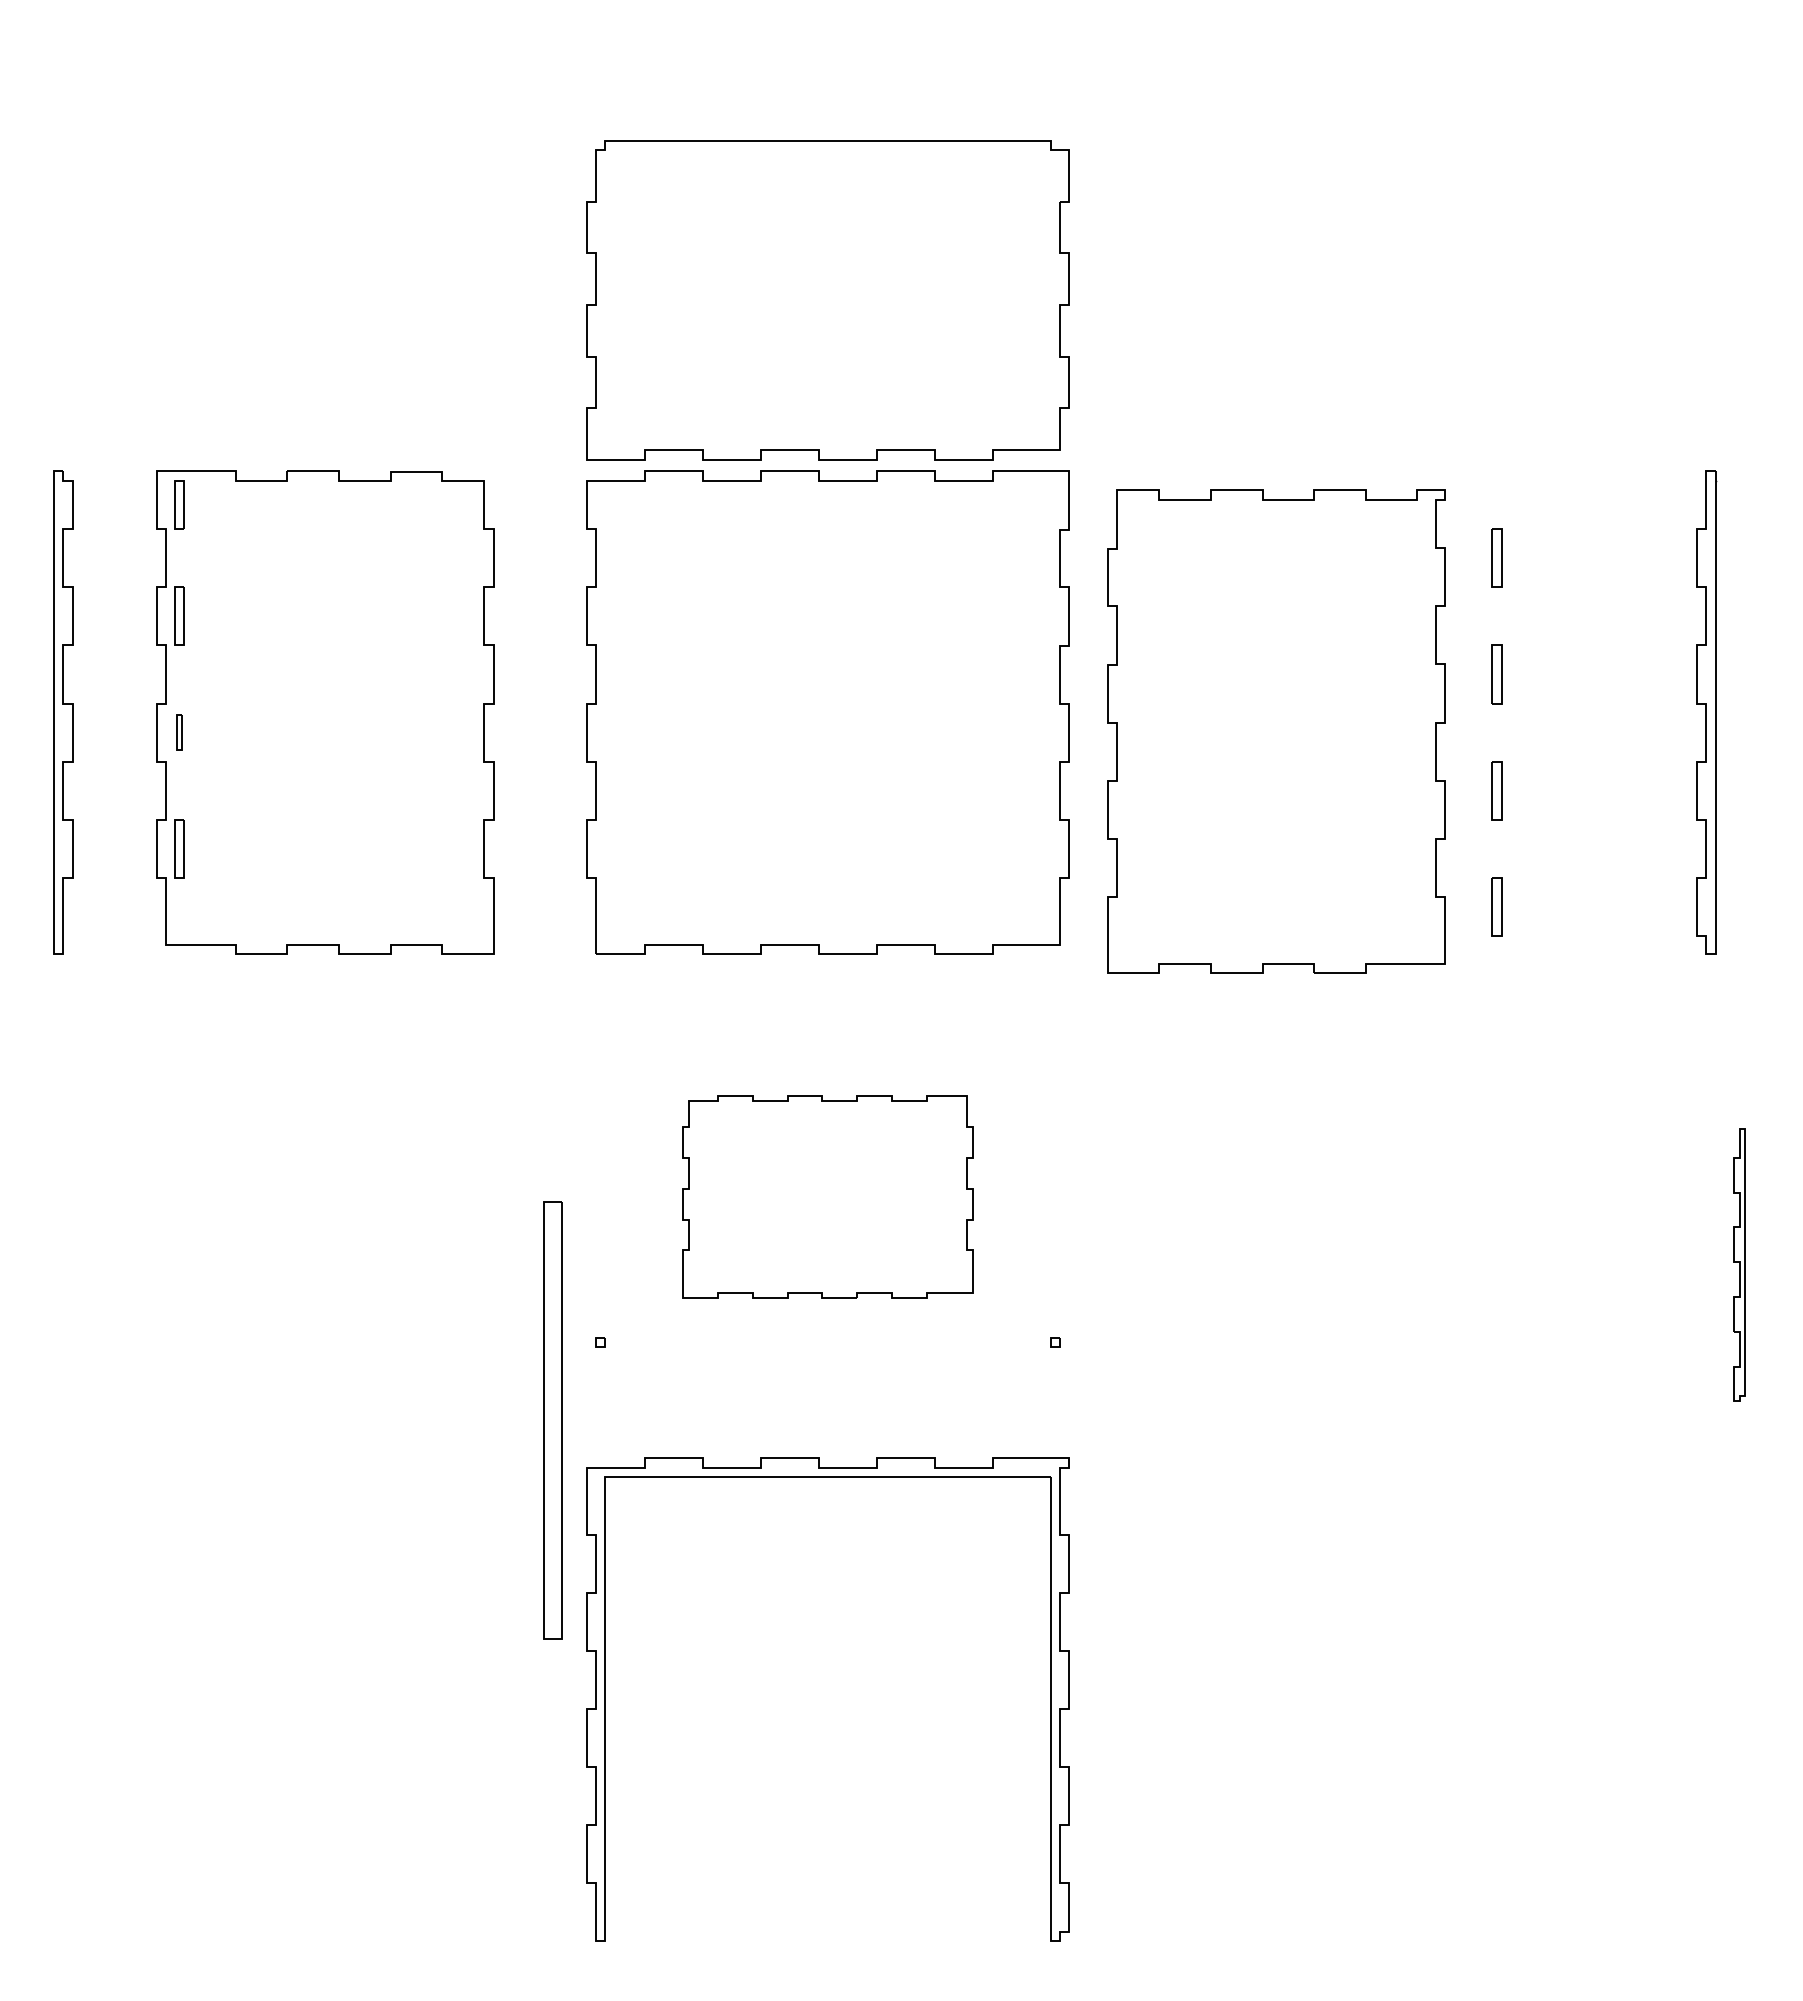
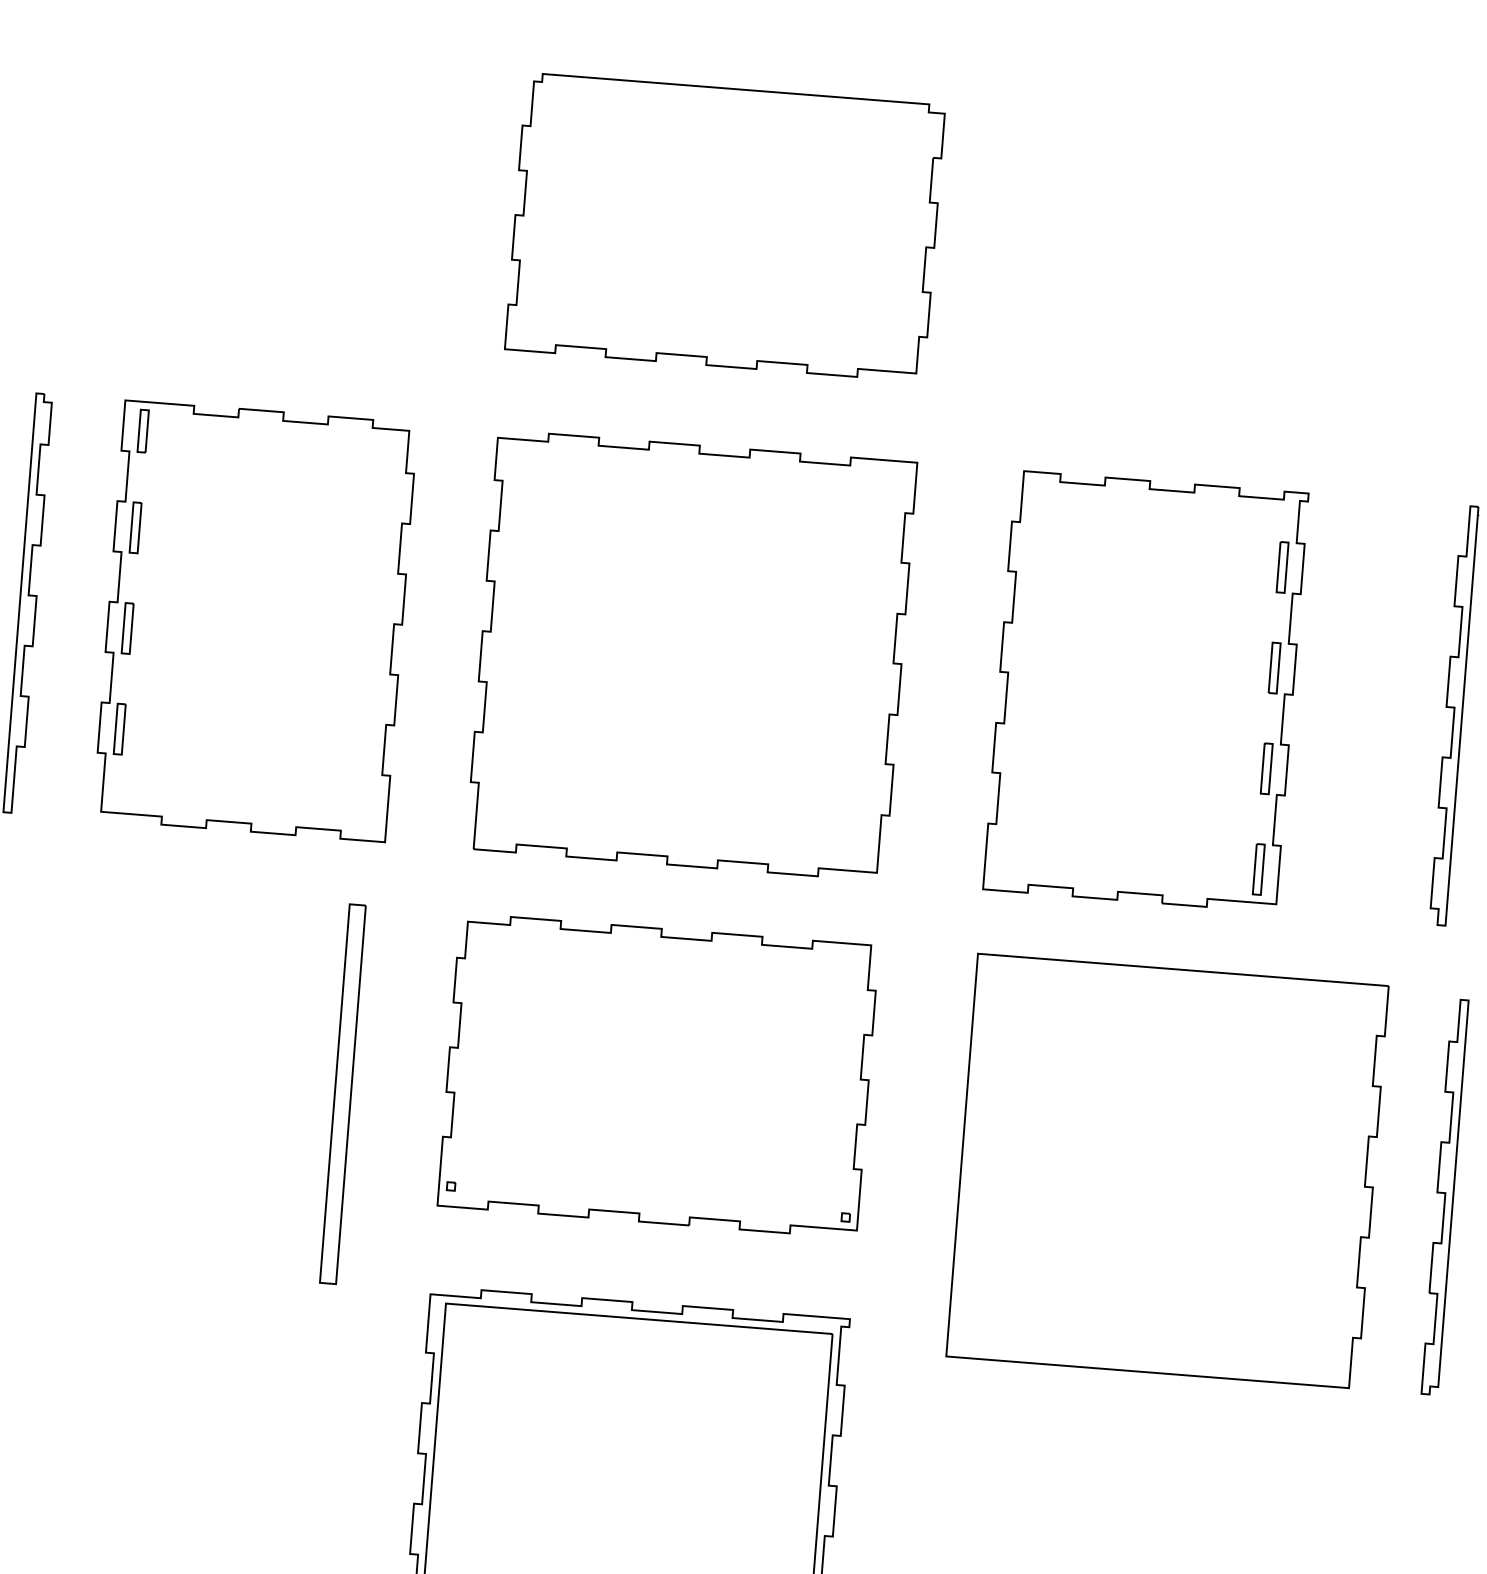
part: (827, 300) -> (724, 227), moved
part: (1276, 731) -> (1145, 691), moved
part: (179, 732) -> (127, 628), size x1.67
part: (827, 1196) -> (658, 1075), size x1.67
part: (1419, 1259) -> (1167, 1170), added
part: (1739, 1264) -> (1444, 1196), size x1.67
part: (552, 1420) -> (342, 1094), moved

